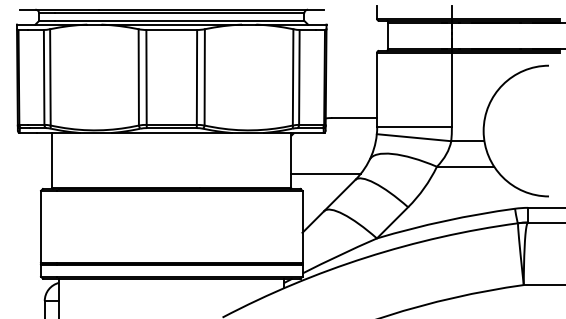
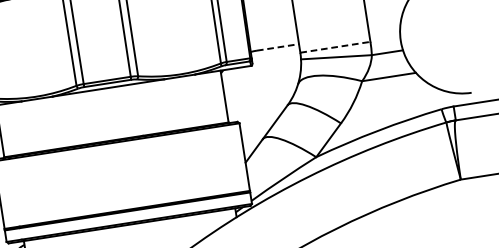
line: (355, 118) -> (278, 47), solid -> dashed
line: (415, 127) -> (336, 47), solid -> dashed
line: (325, 174) -> (258, 104), removed

